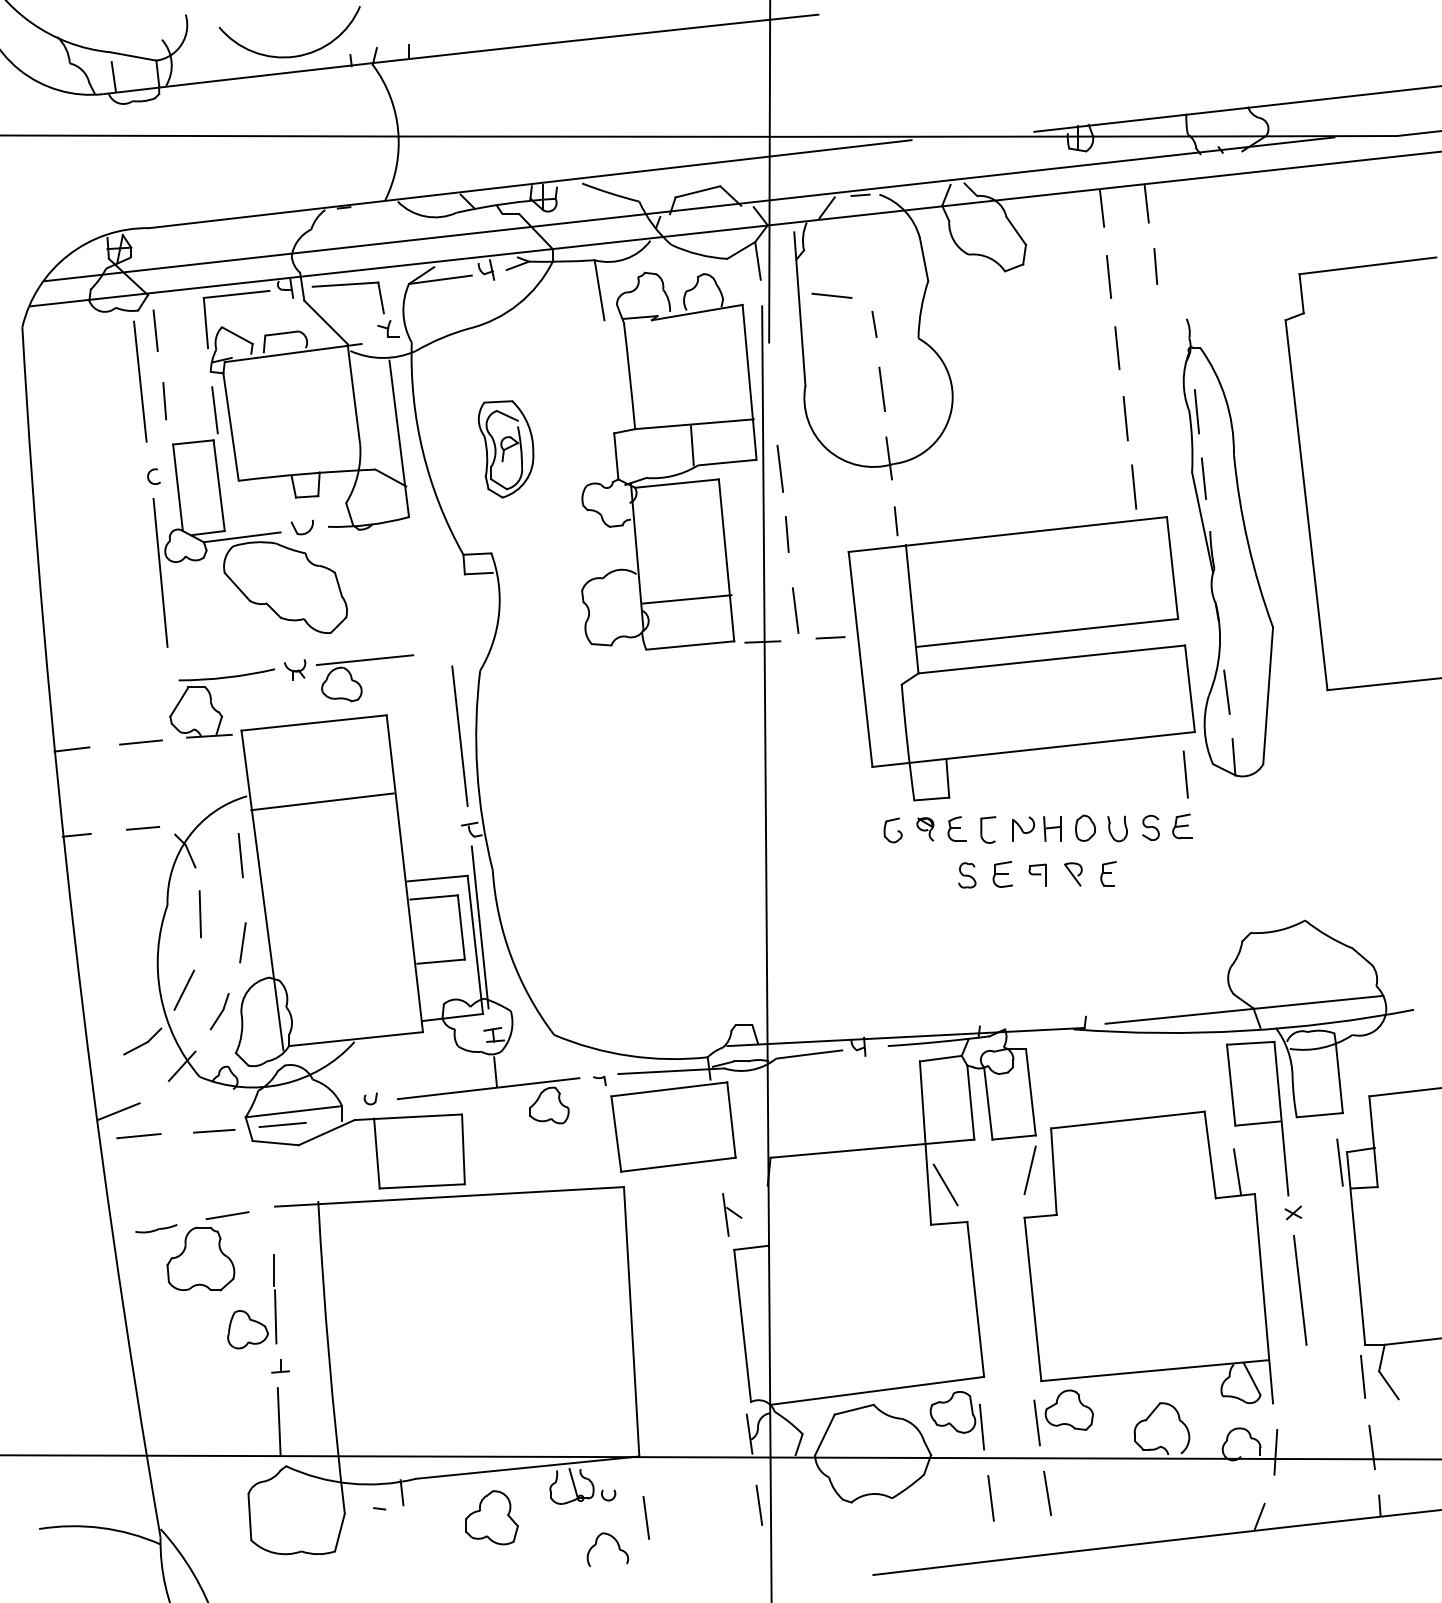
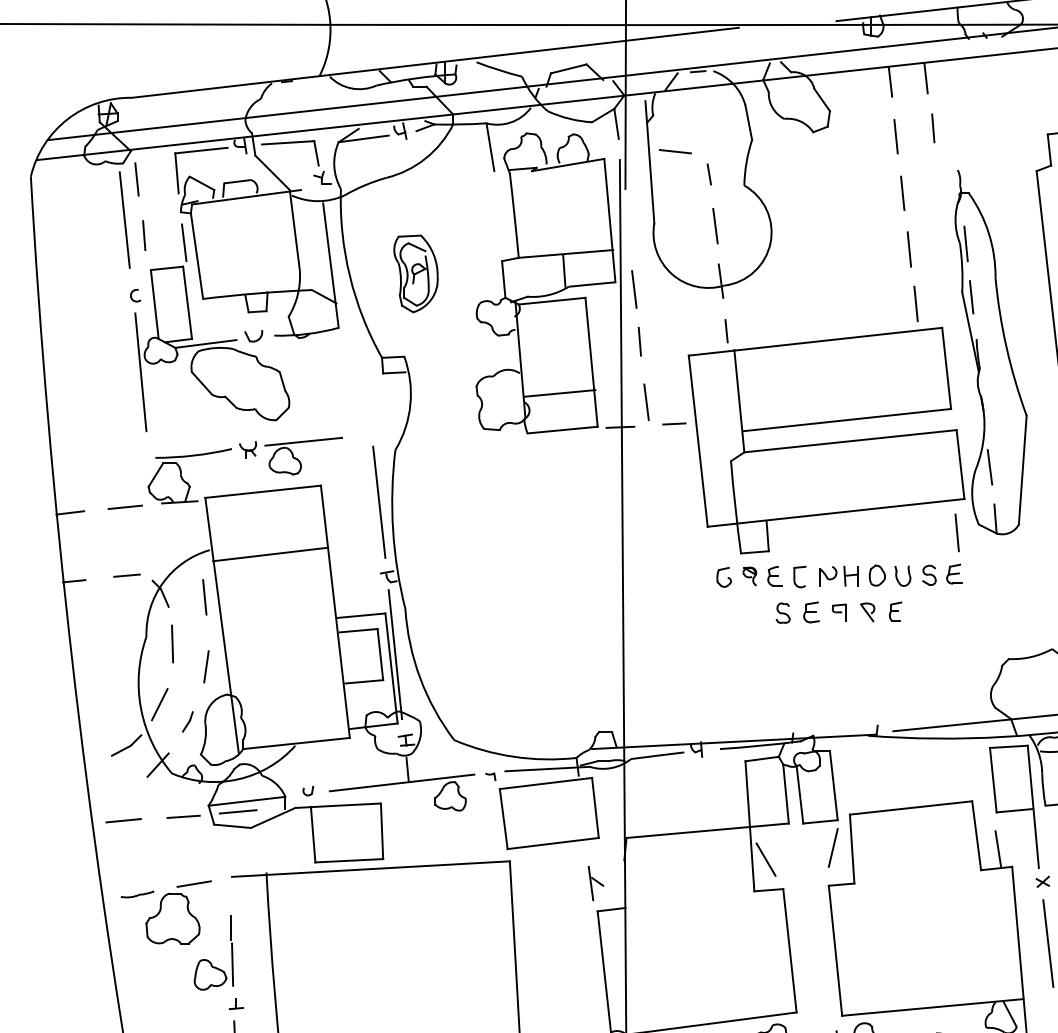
part: (219, 1011) -> (187, 721), size x0.7
line: (118, 1111) -> (107, 801), removed

